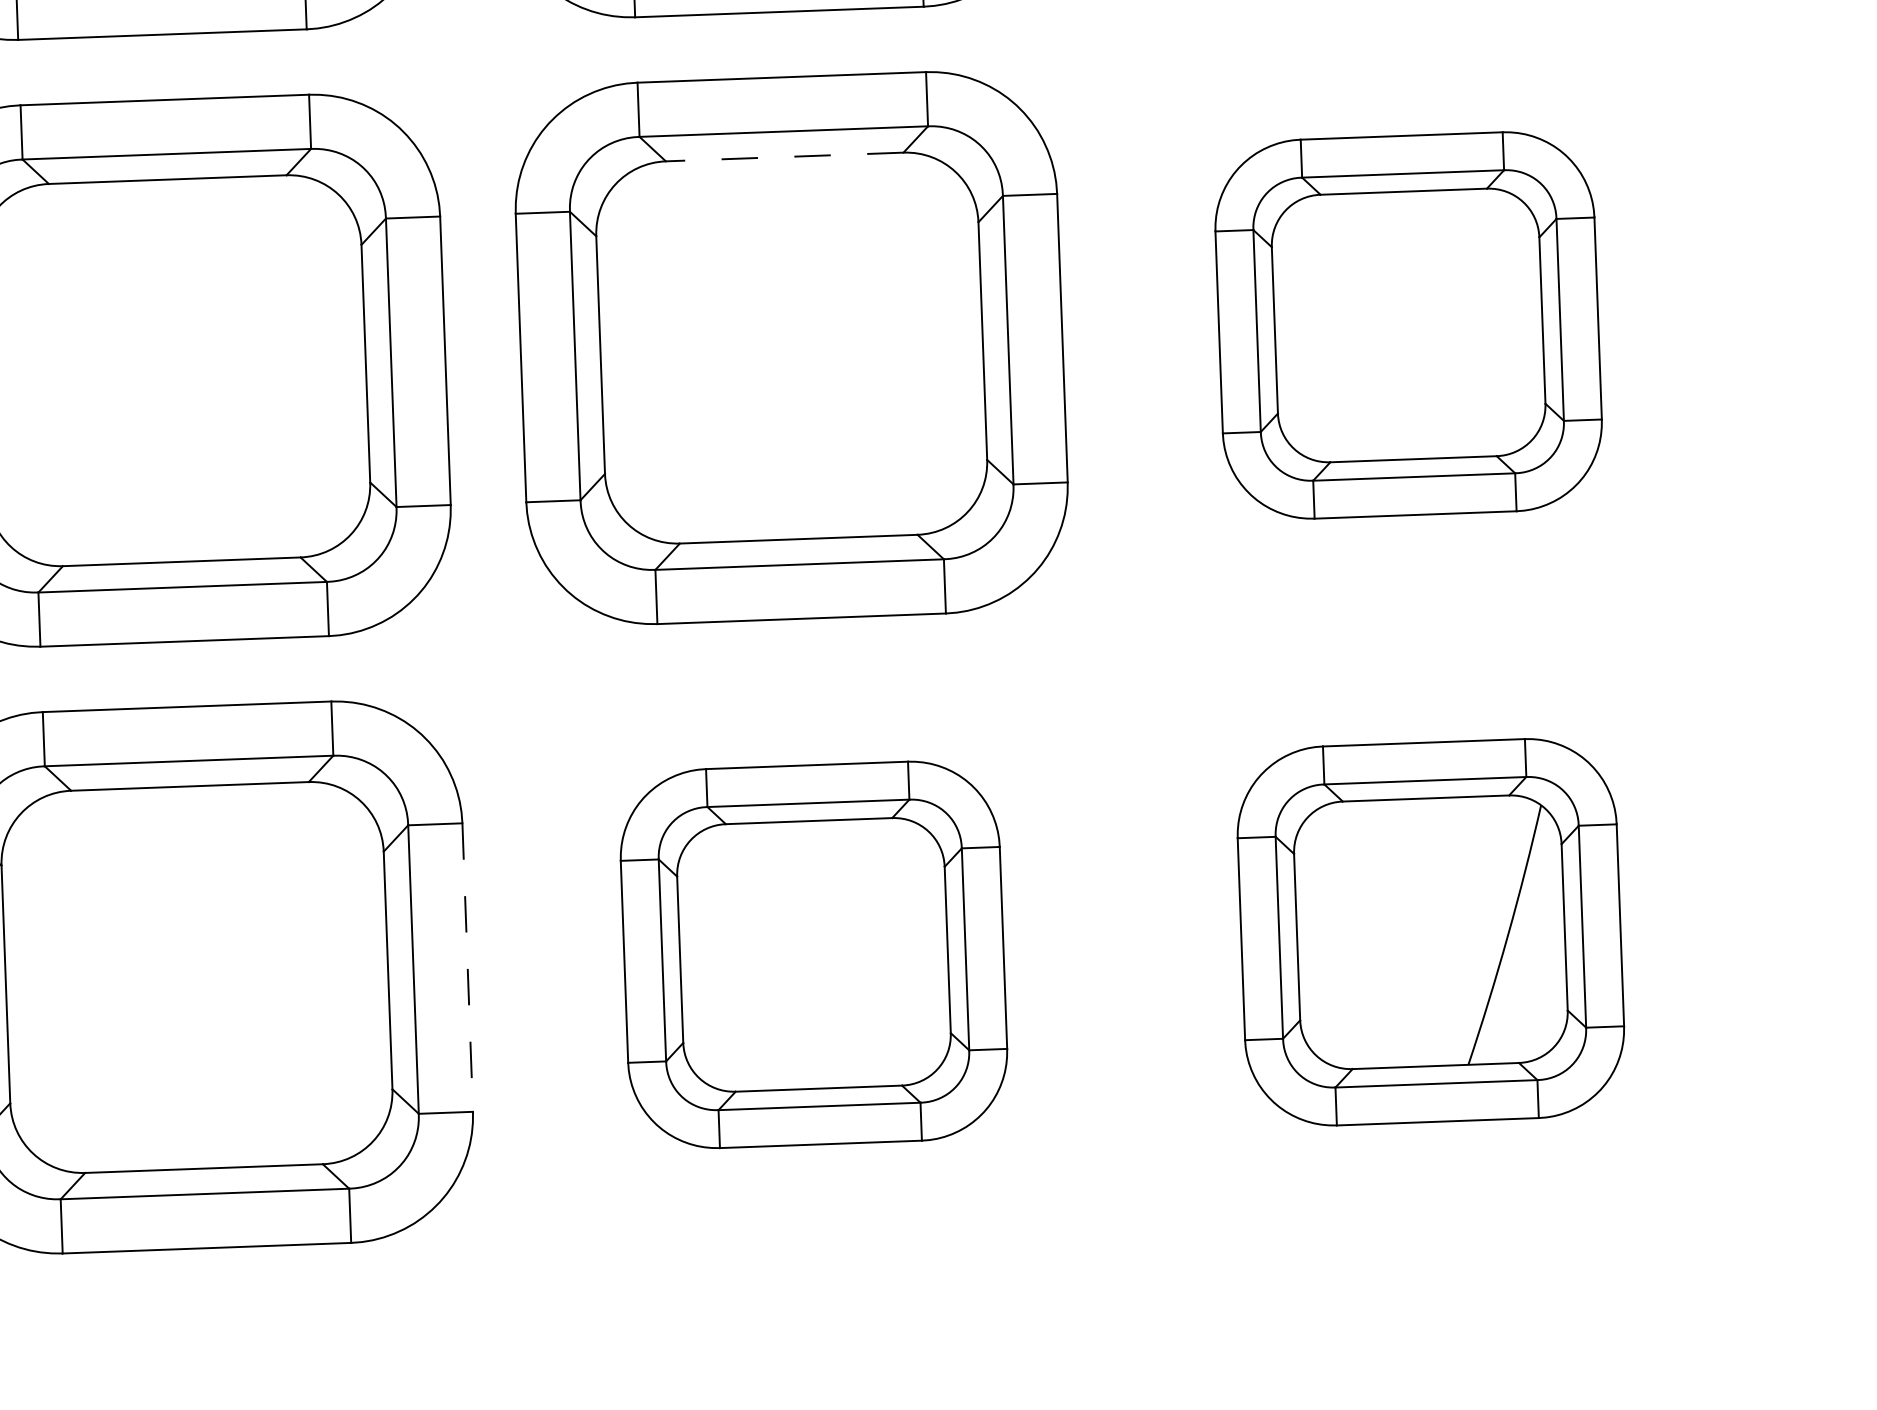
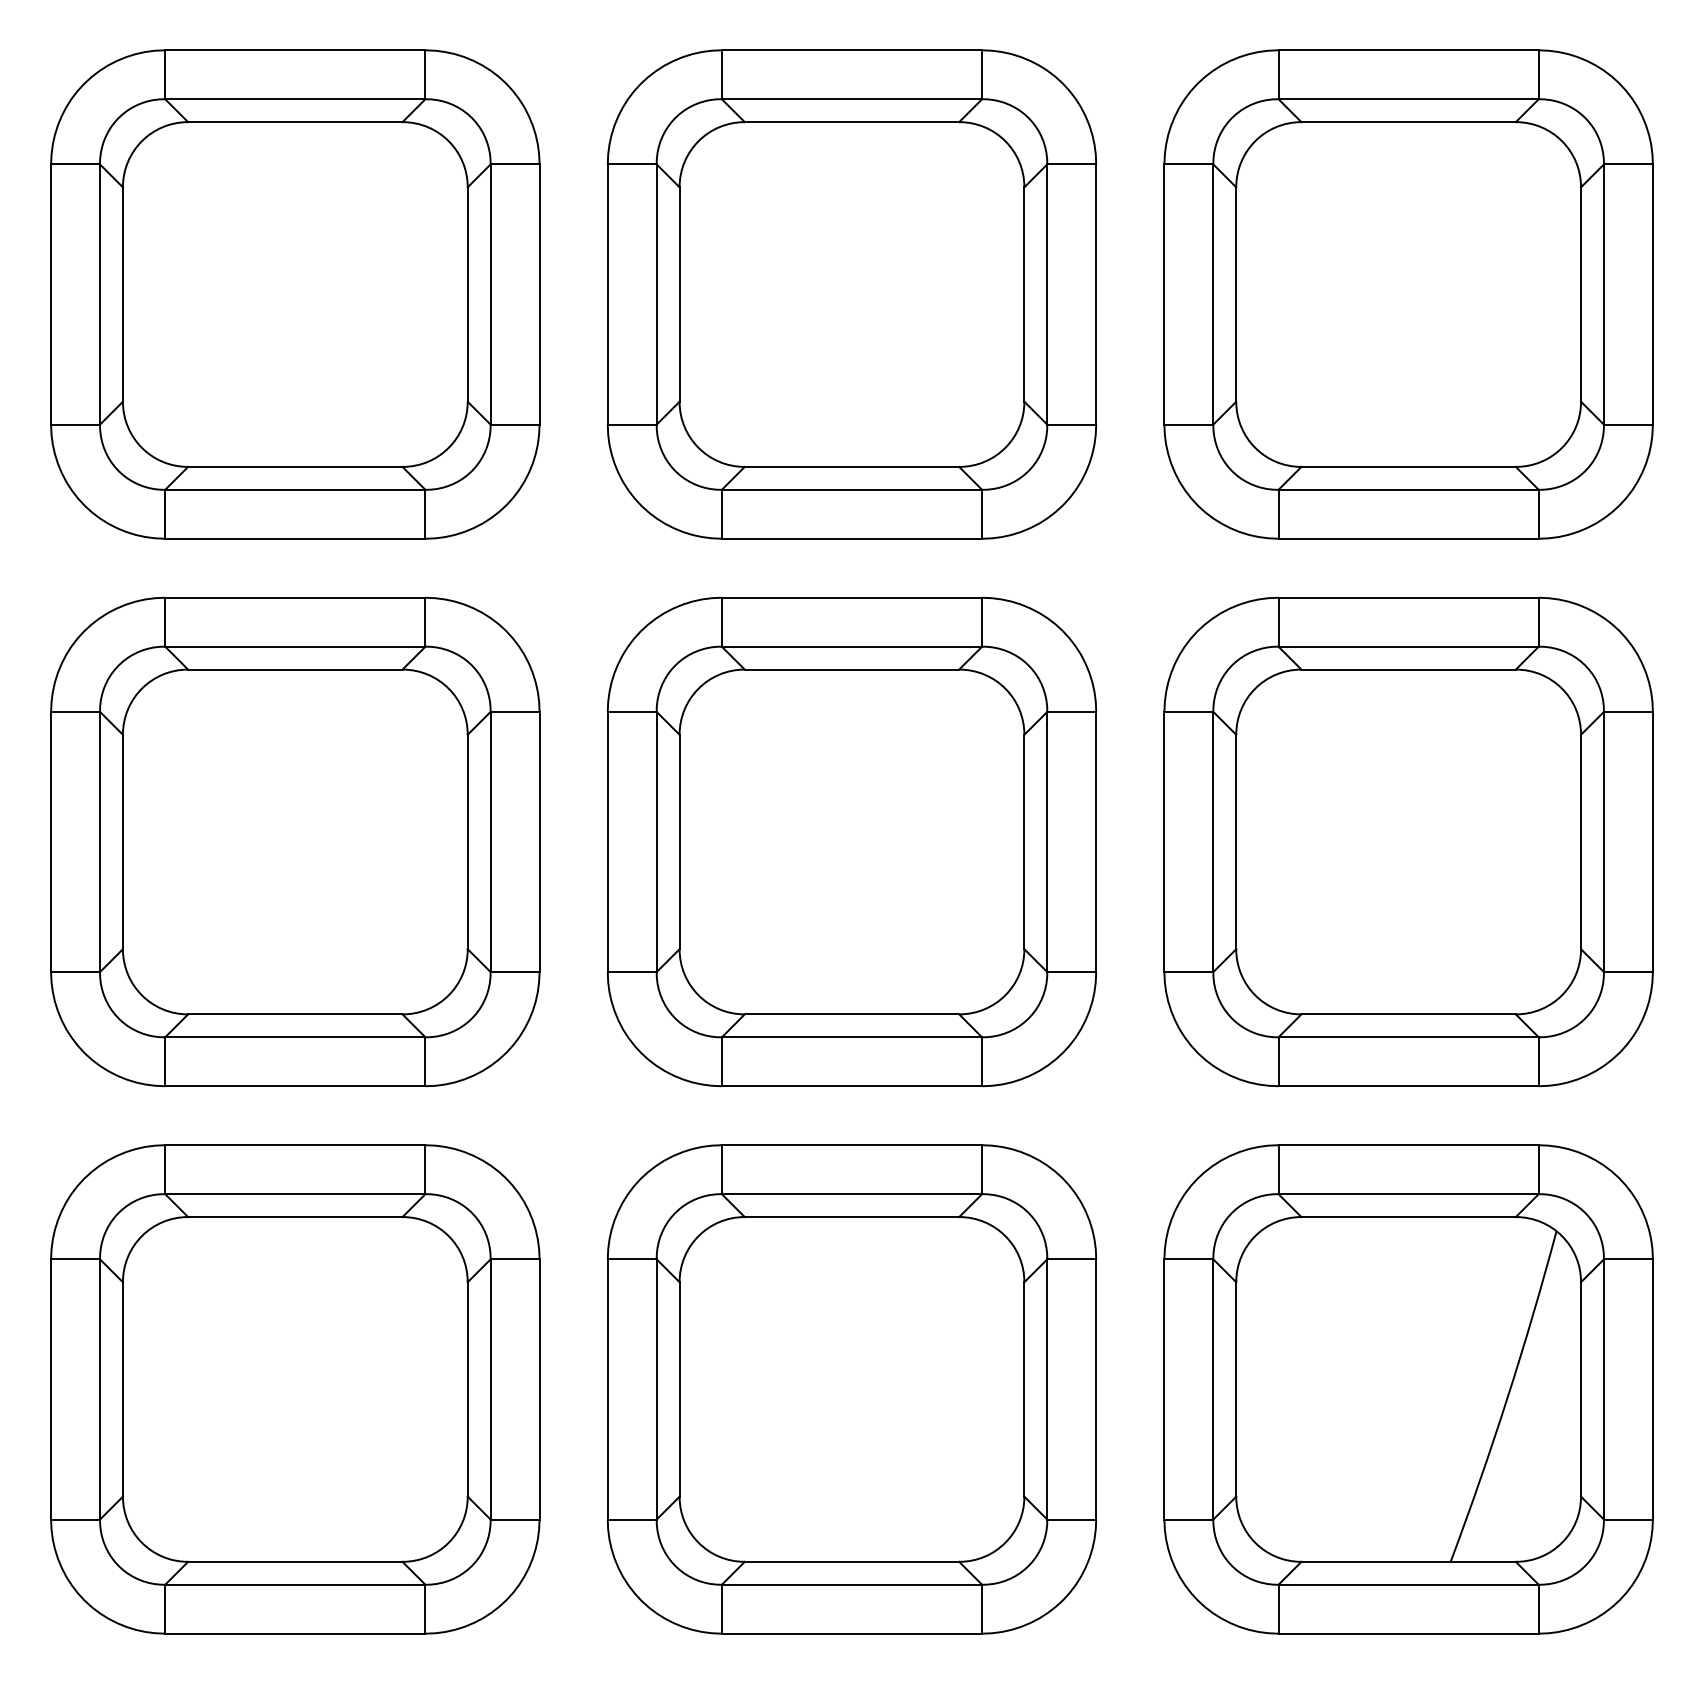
line: (784, 156) -> (851, 669), dashed -> solid
part: (1408, 324) -> (1408, 841), size x1.43
part: (1430, 932) -> (1408, 1389), size x1.43
part: (813, 954) -> (851, 1389), size x1.43
line: (467, 967) -> (539, 1389), dashed -> solid

